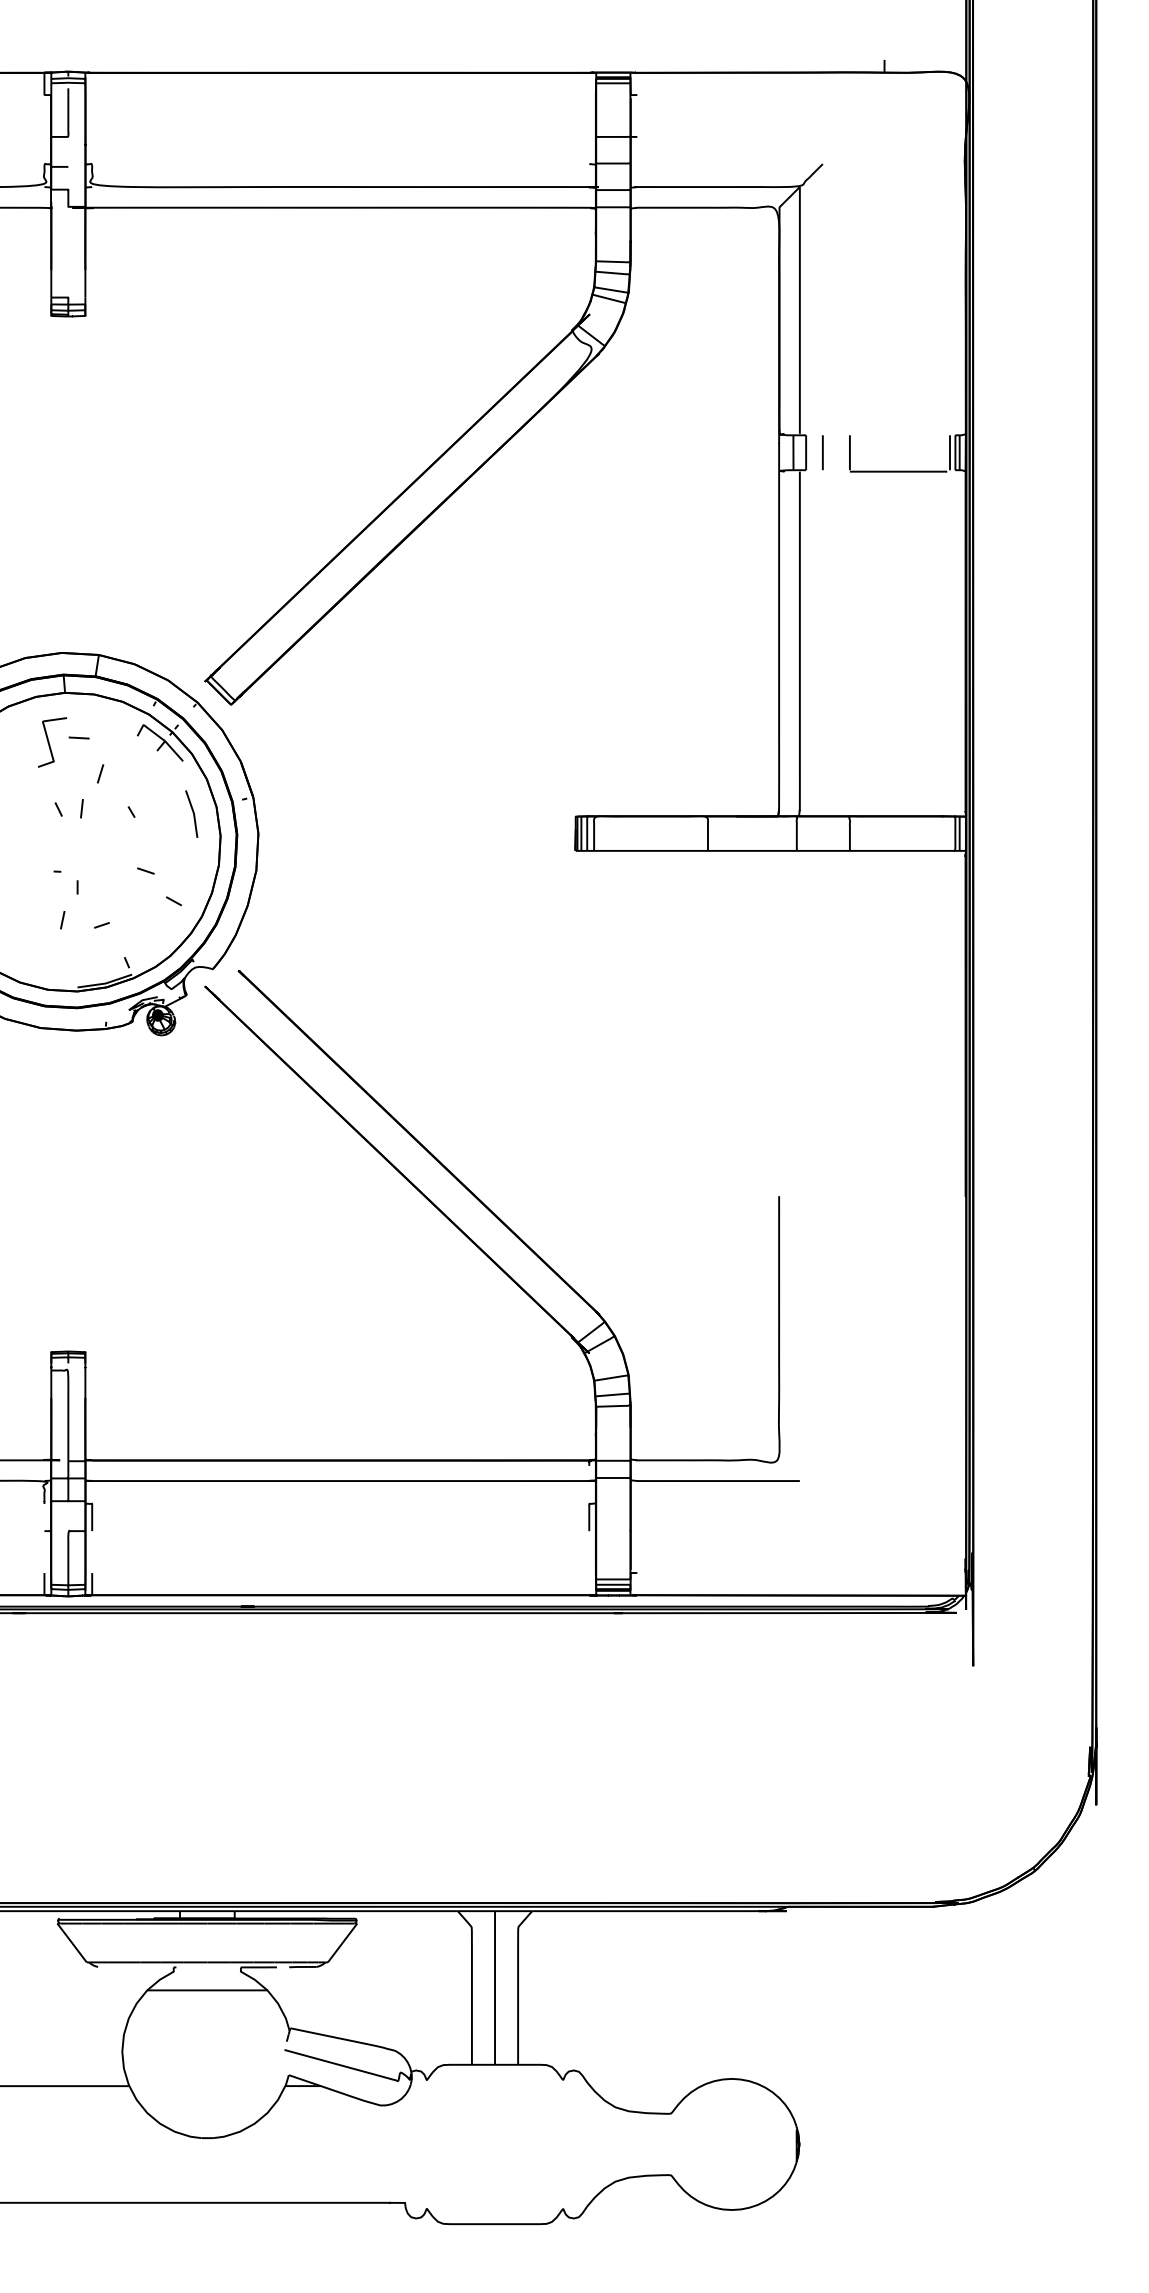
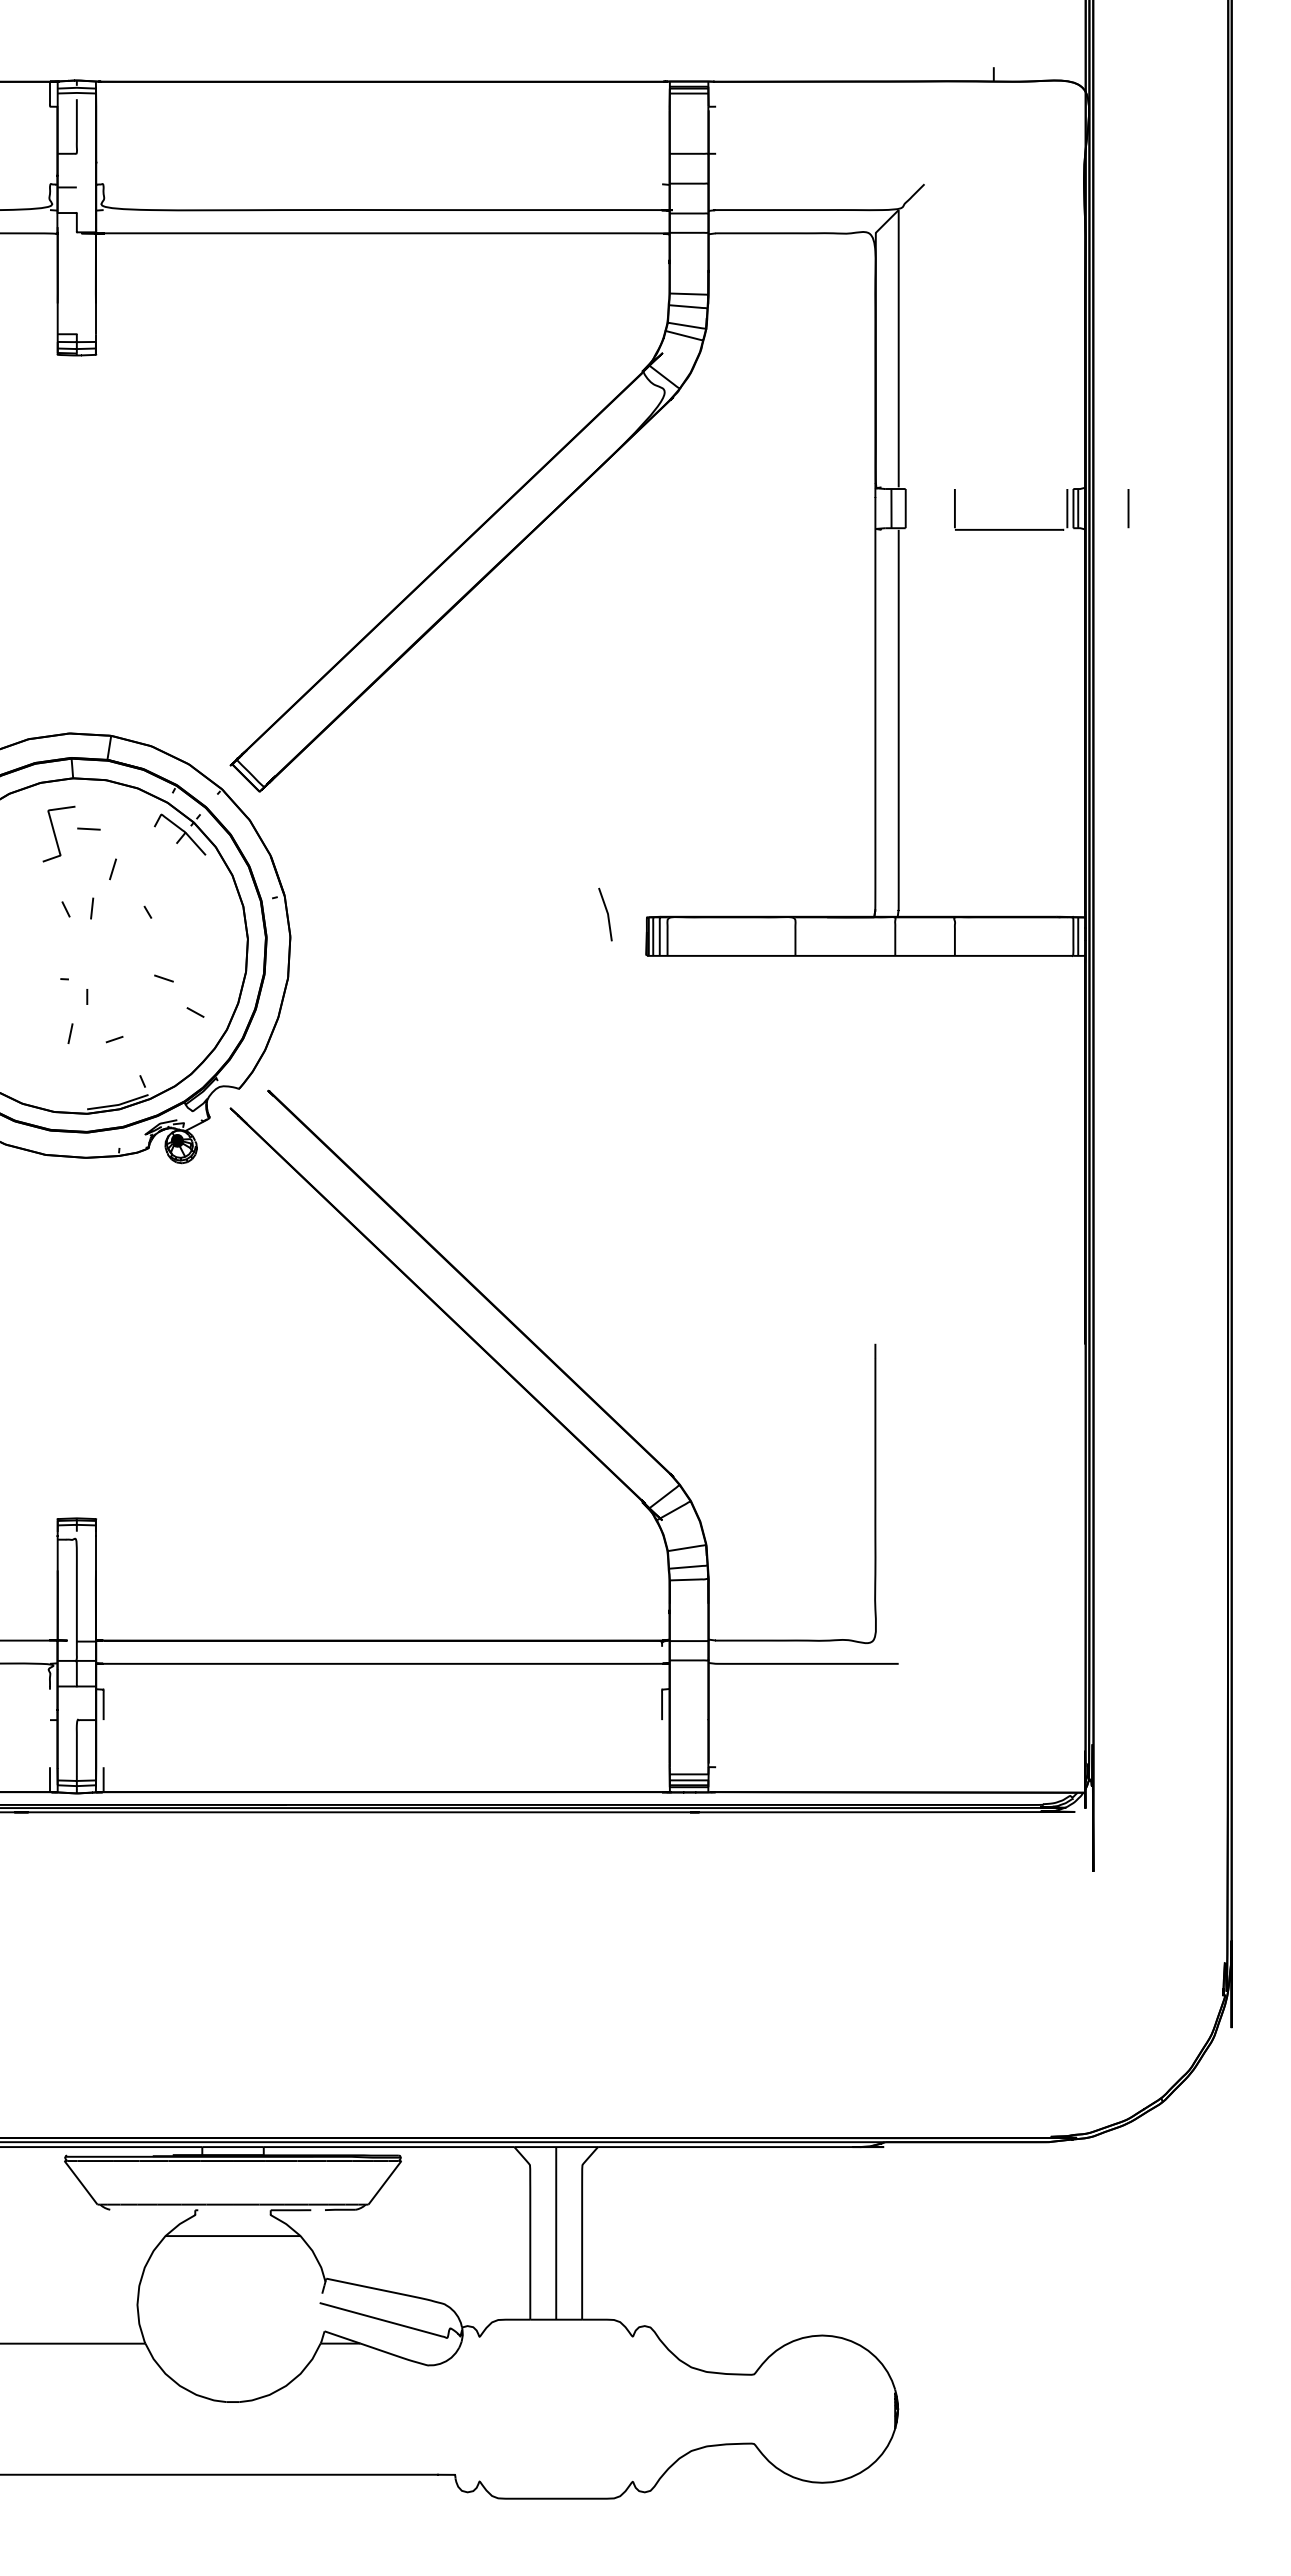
line: (822, 452) -> (1128, 508), moved
curve: (192, 813) -> (606, 913), moved

